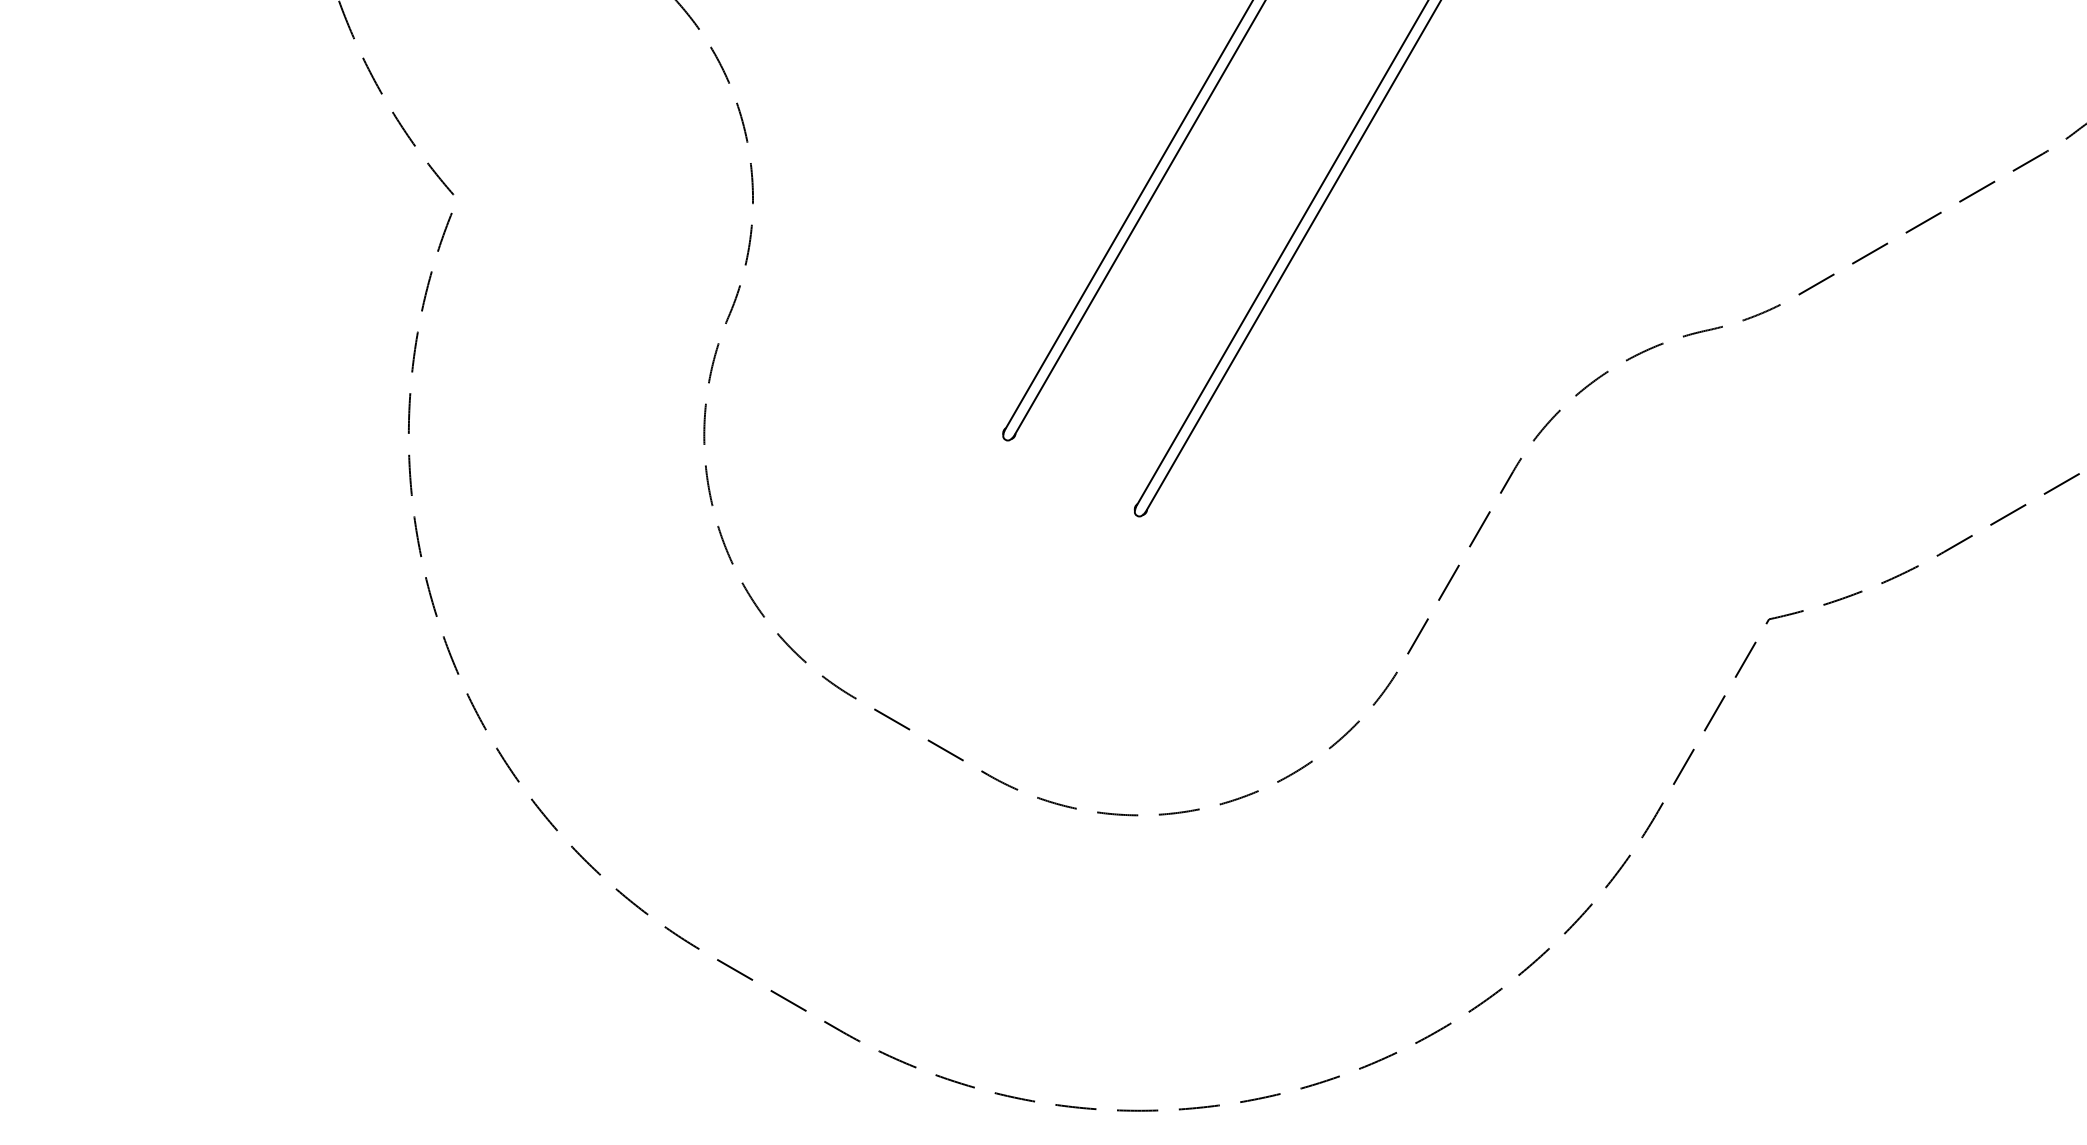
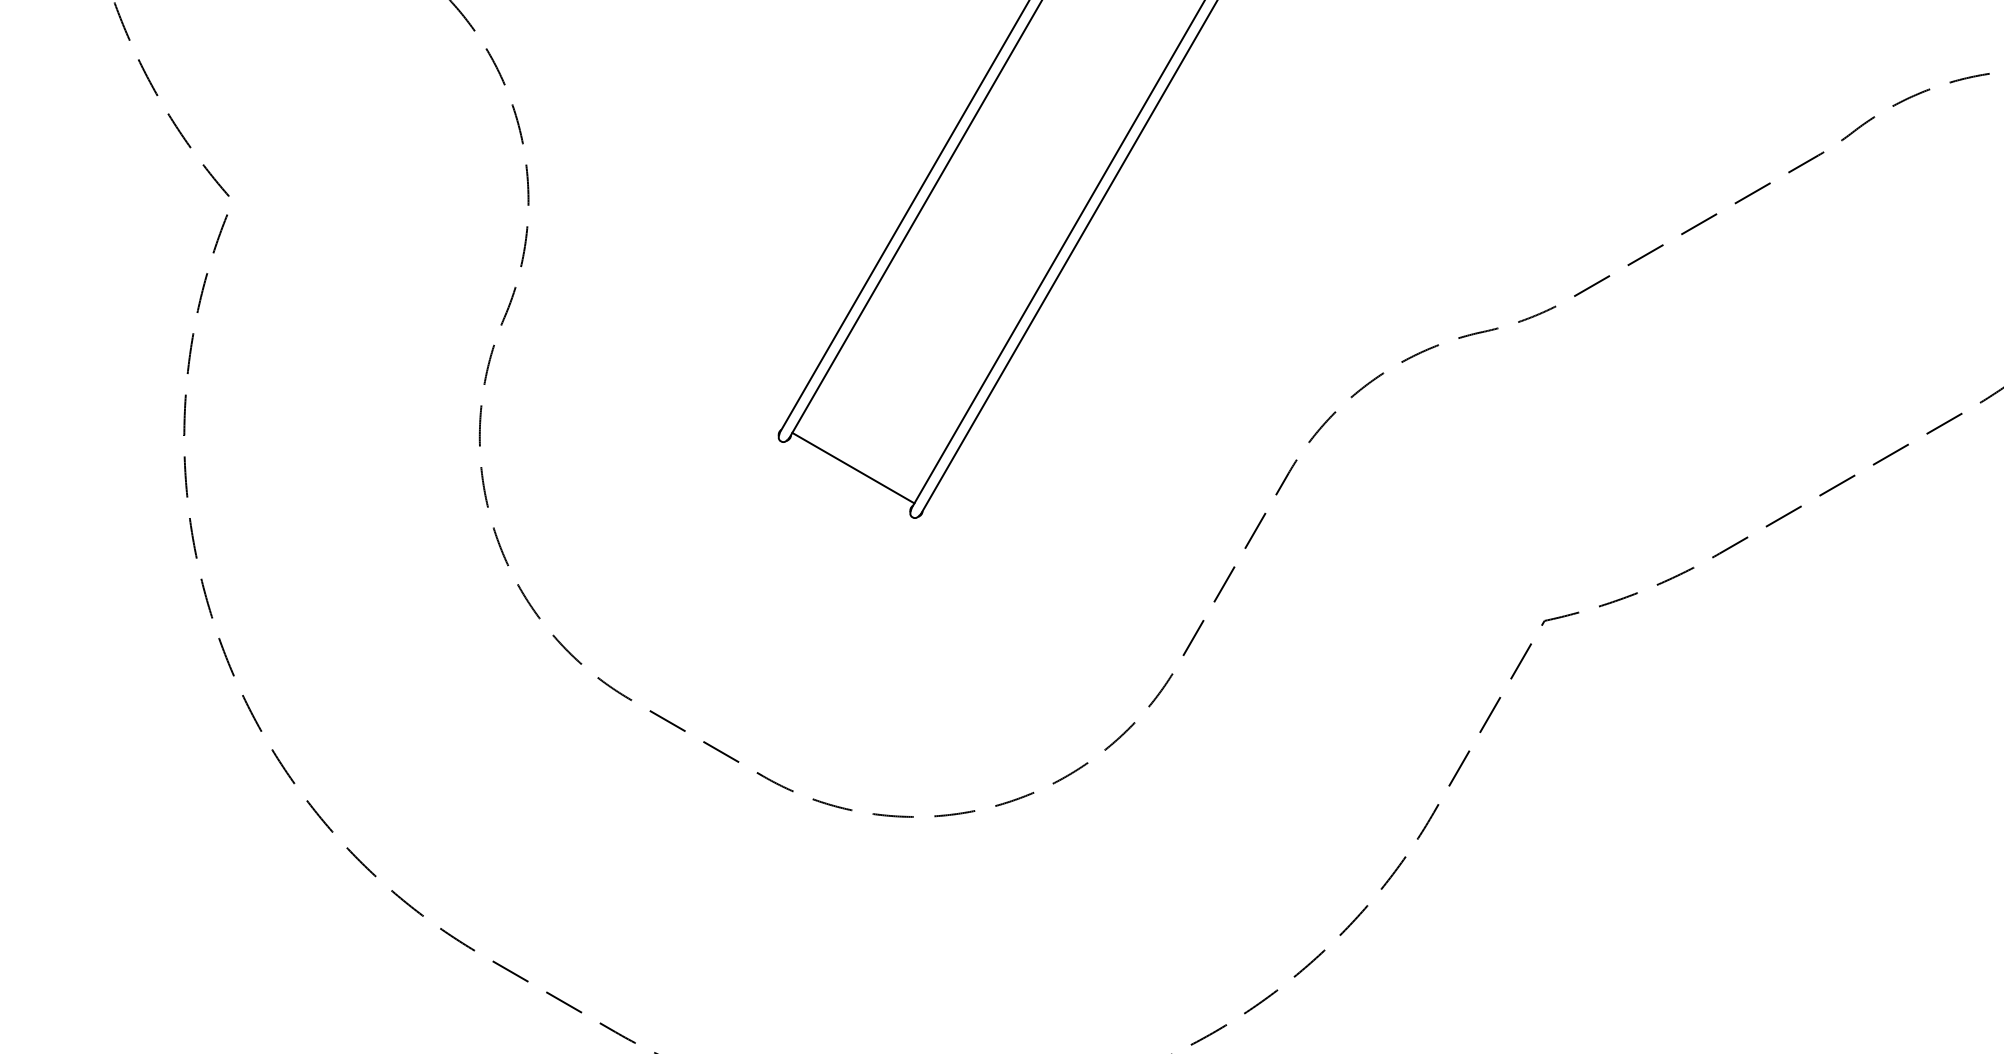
line: (1077, 466) -> (853, 468), added

